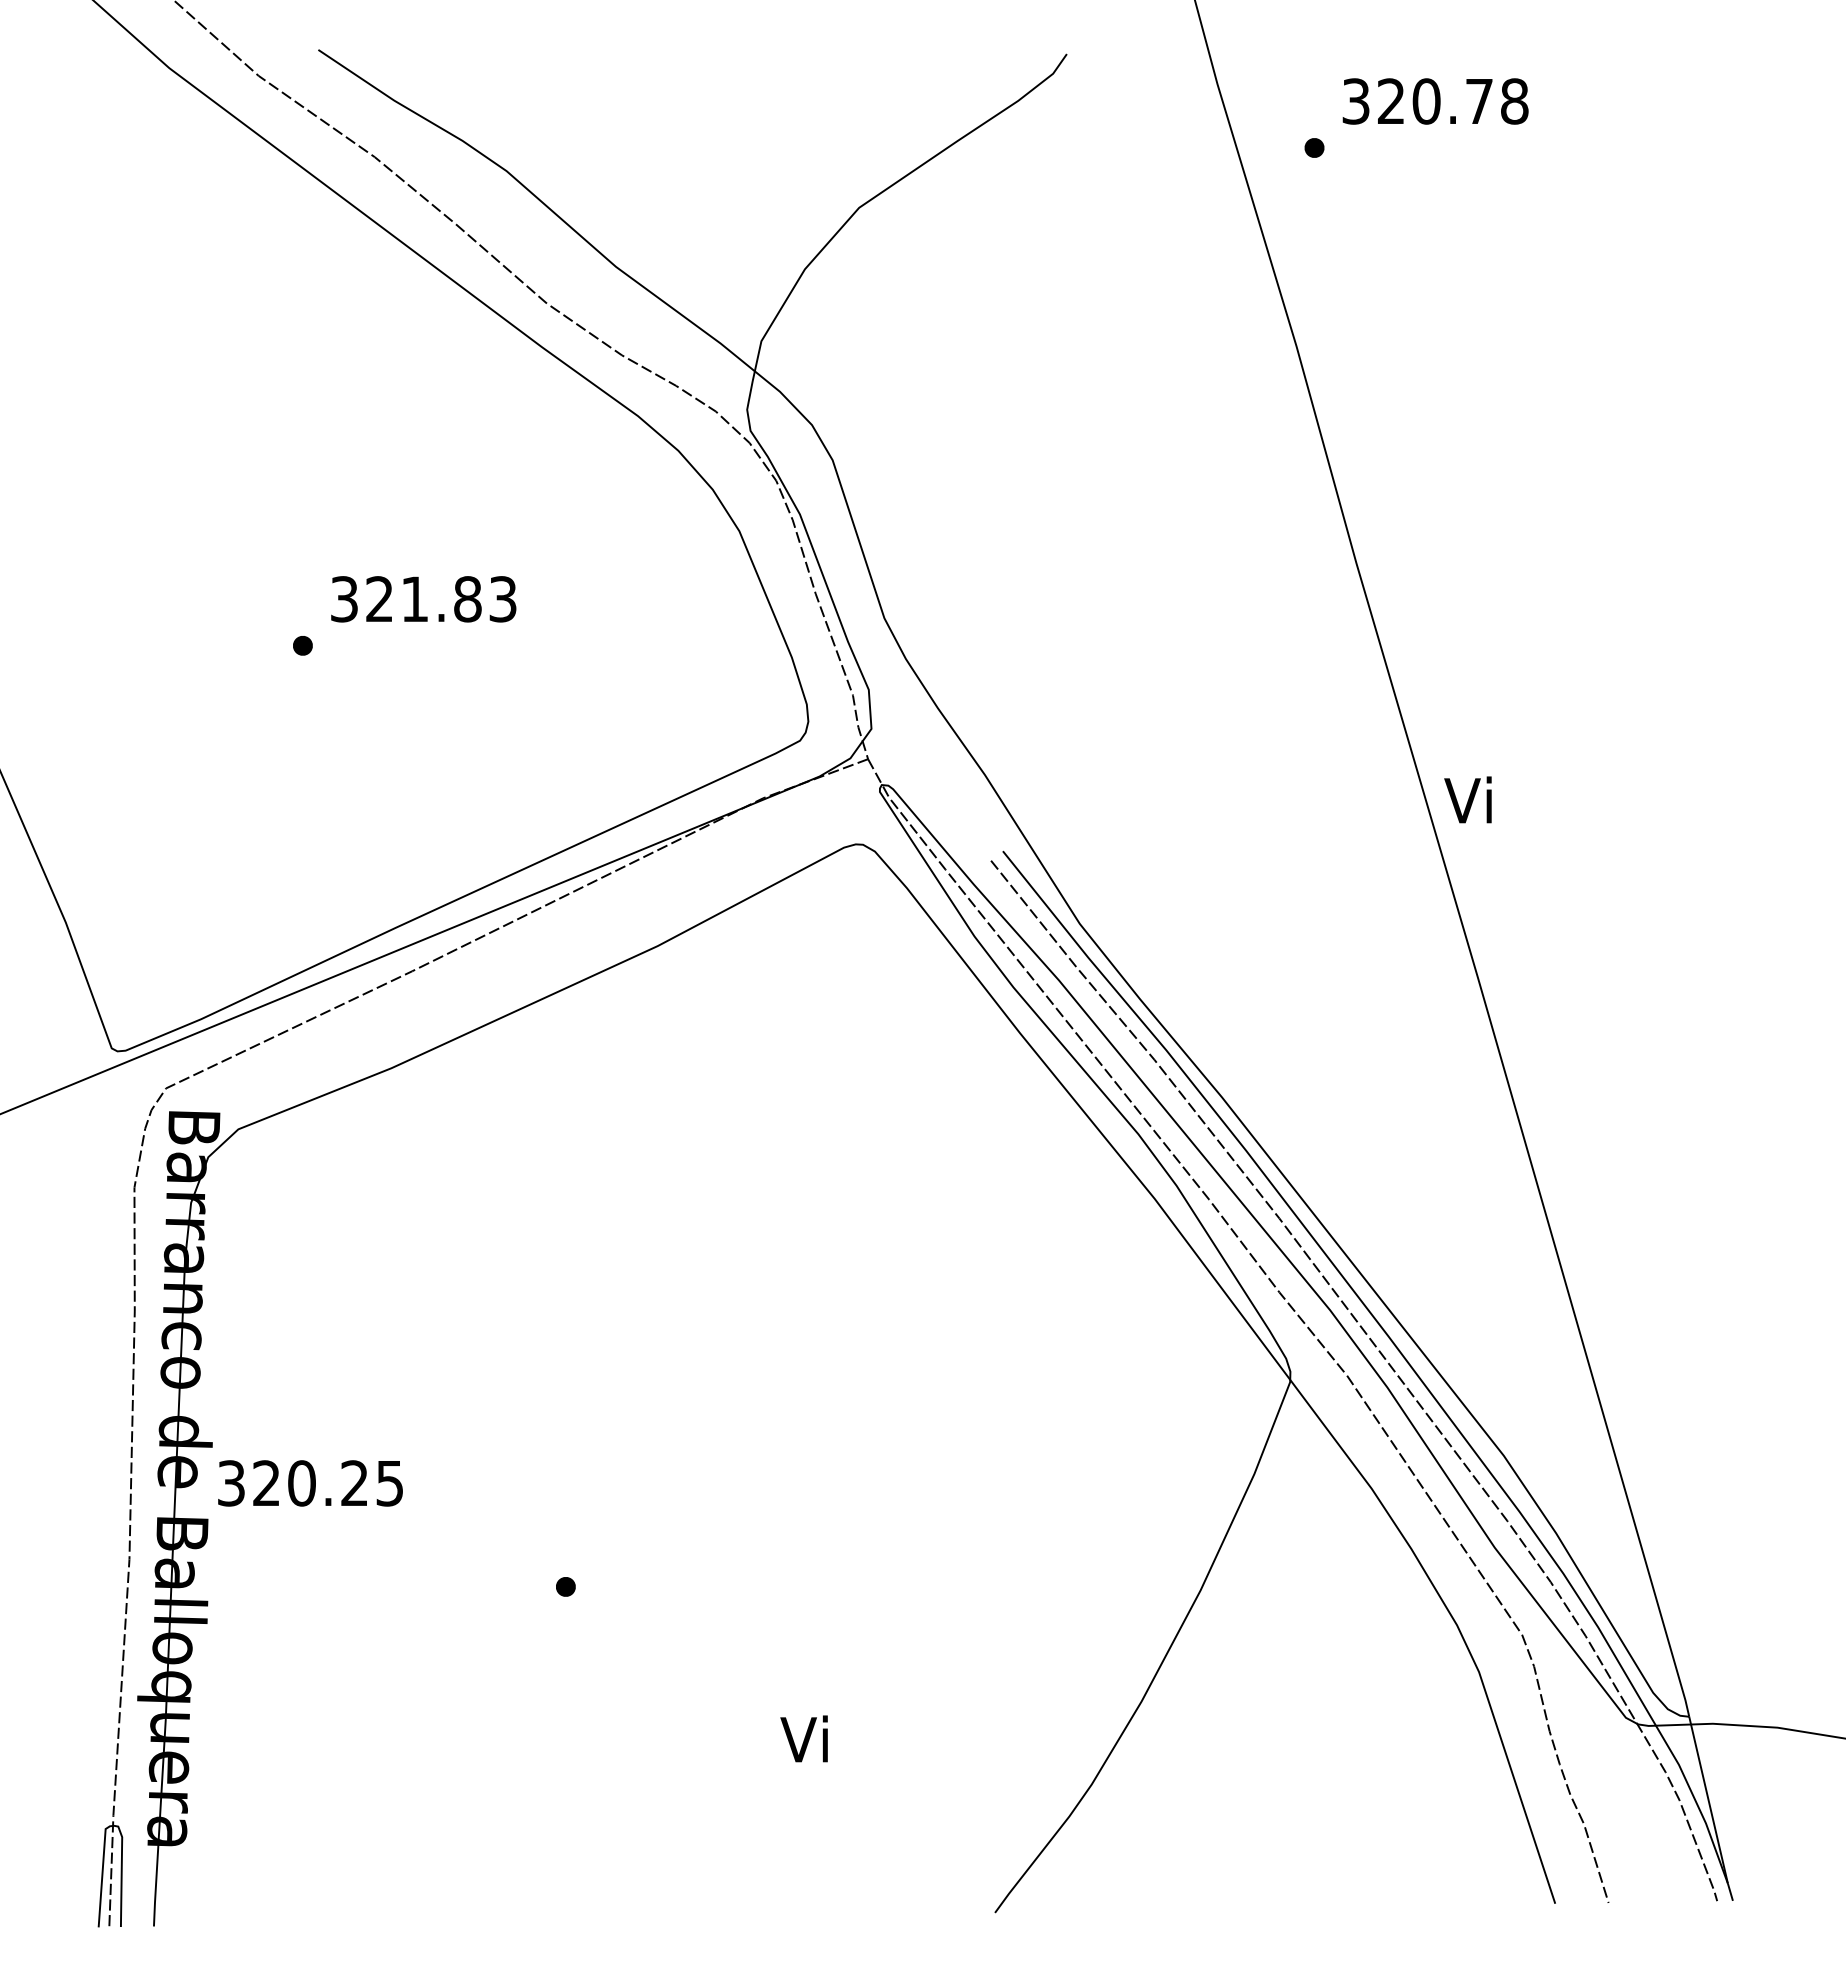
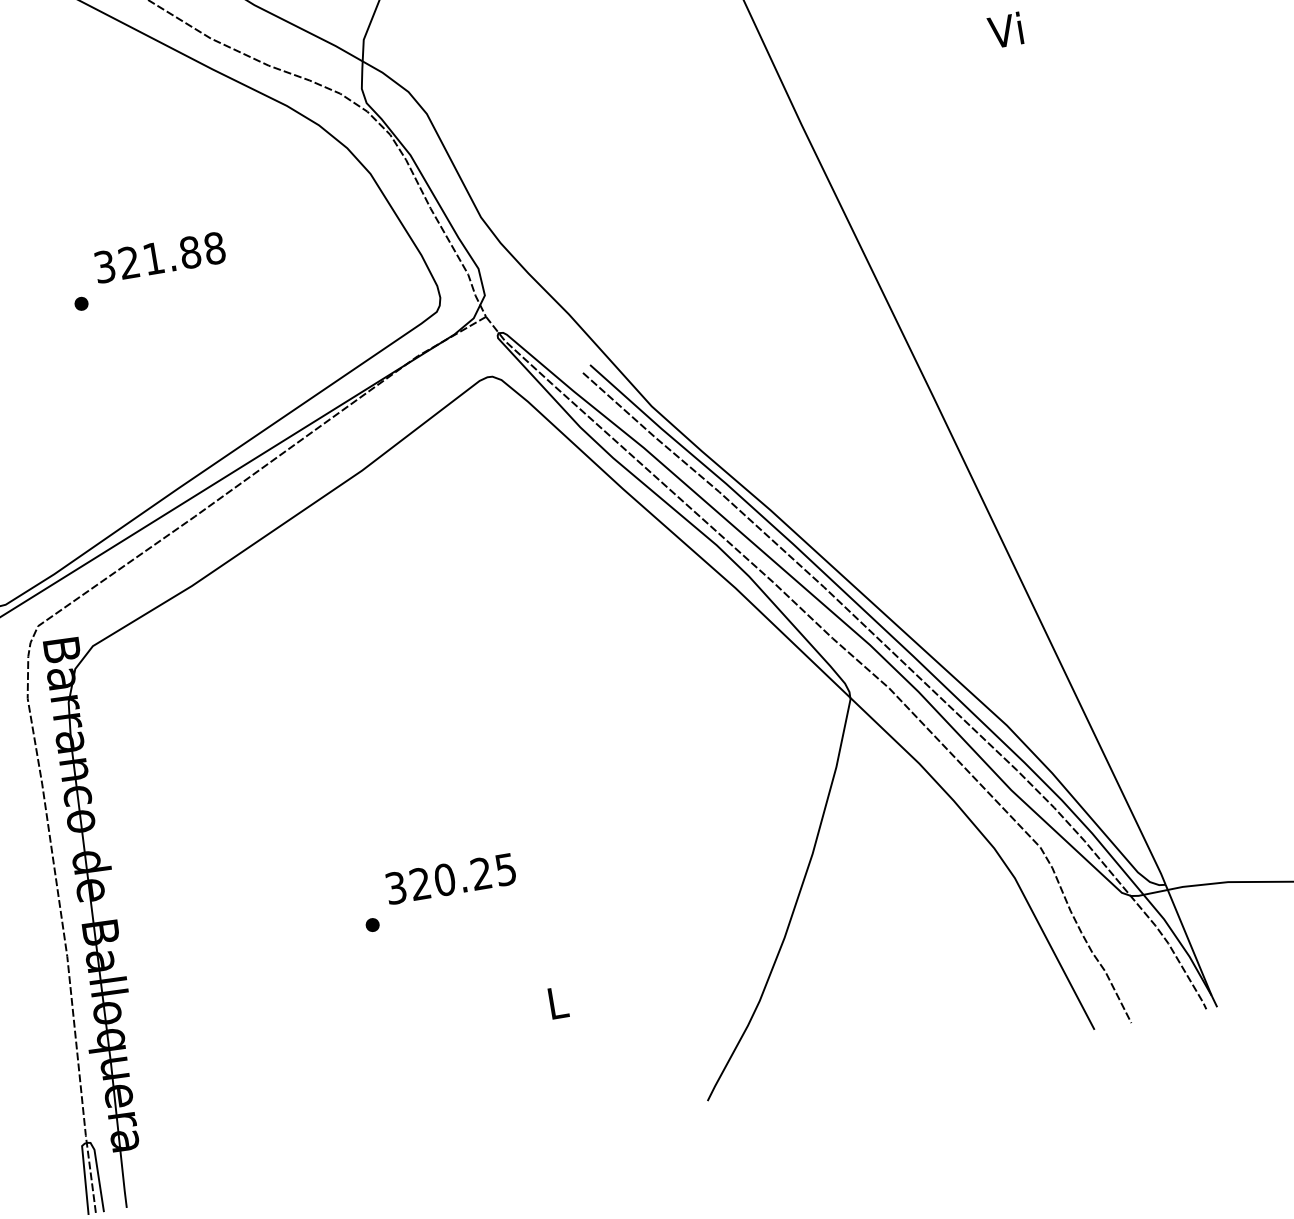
text: (502, 599) -> (214, 248), 321.83 -> 321.88
text: (1467, 799) -> (1005, 30), moved
text: (310, 1483) -> (450, 878), moved
text: (803, 1738) -> (554, 1002), Vi -> L

